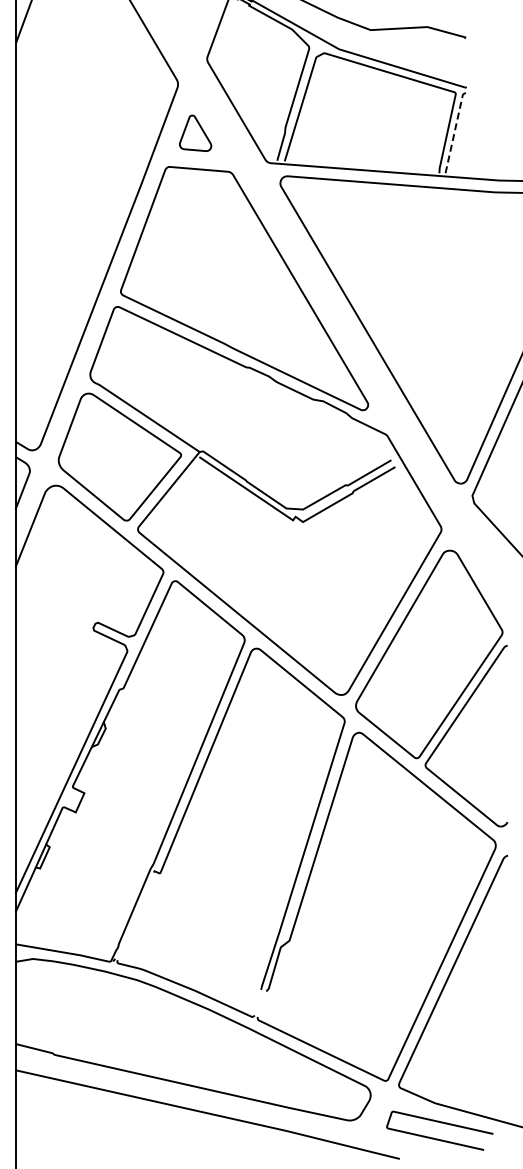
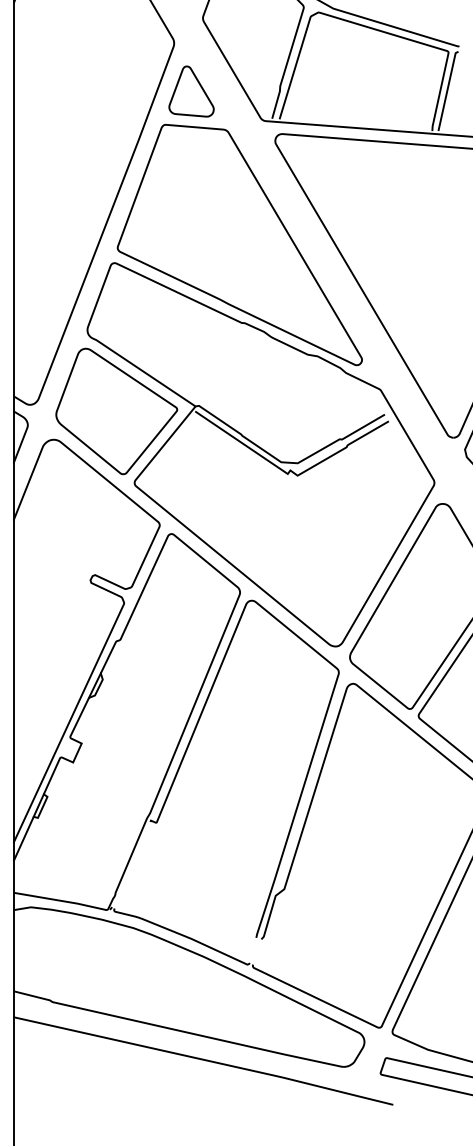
line: (454, 131) -> (447, 89), dashed -> solid
part: (195, 133) -> (191, 91), size x1.43

